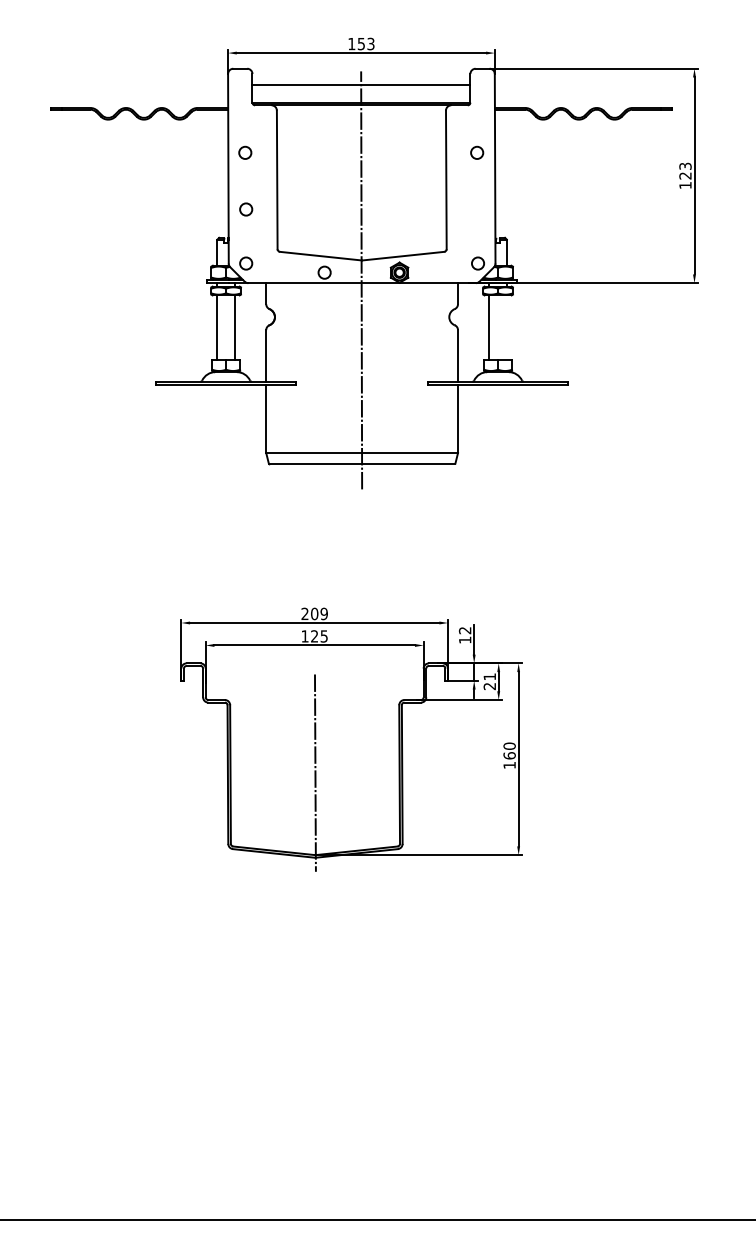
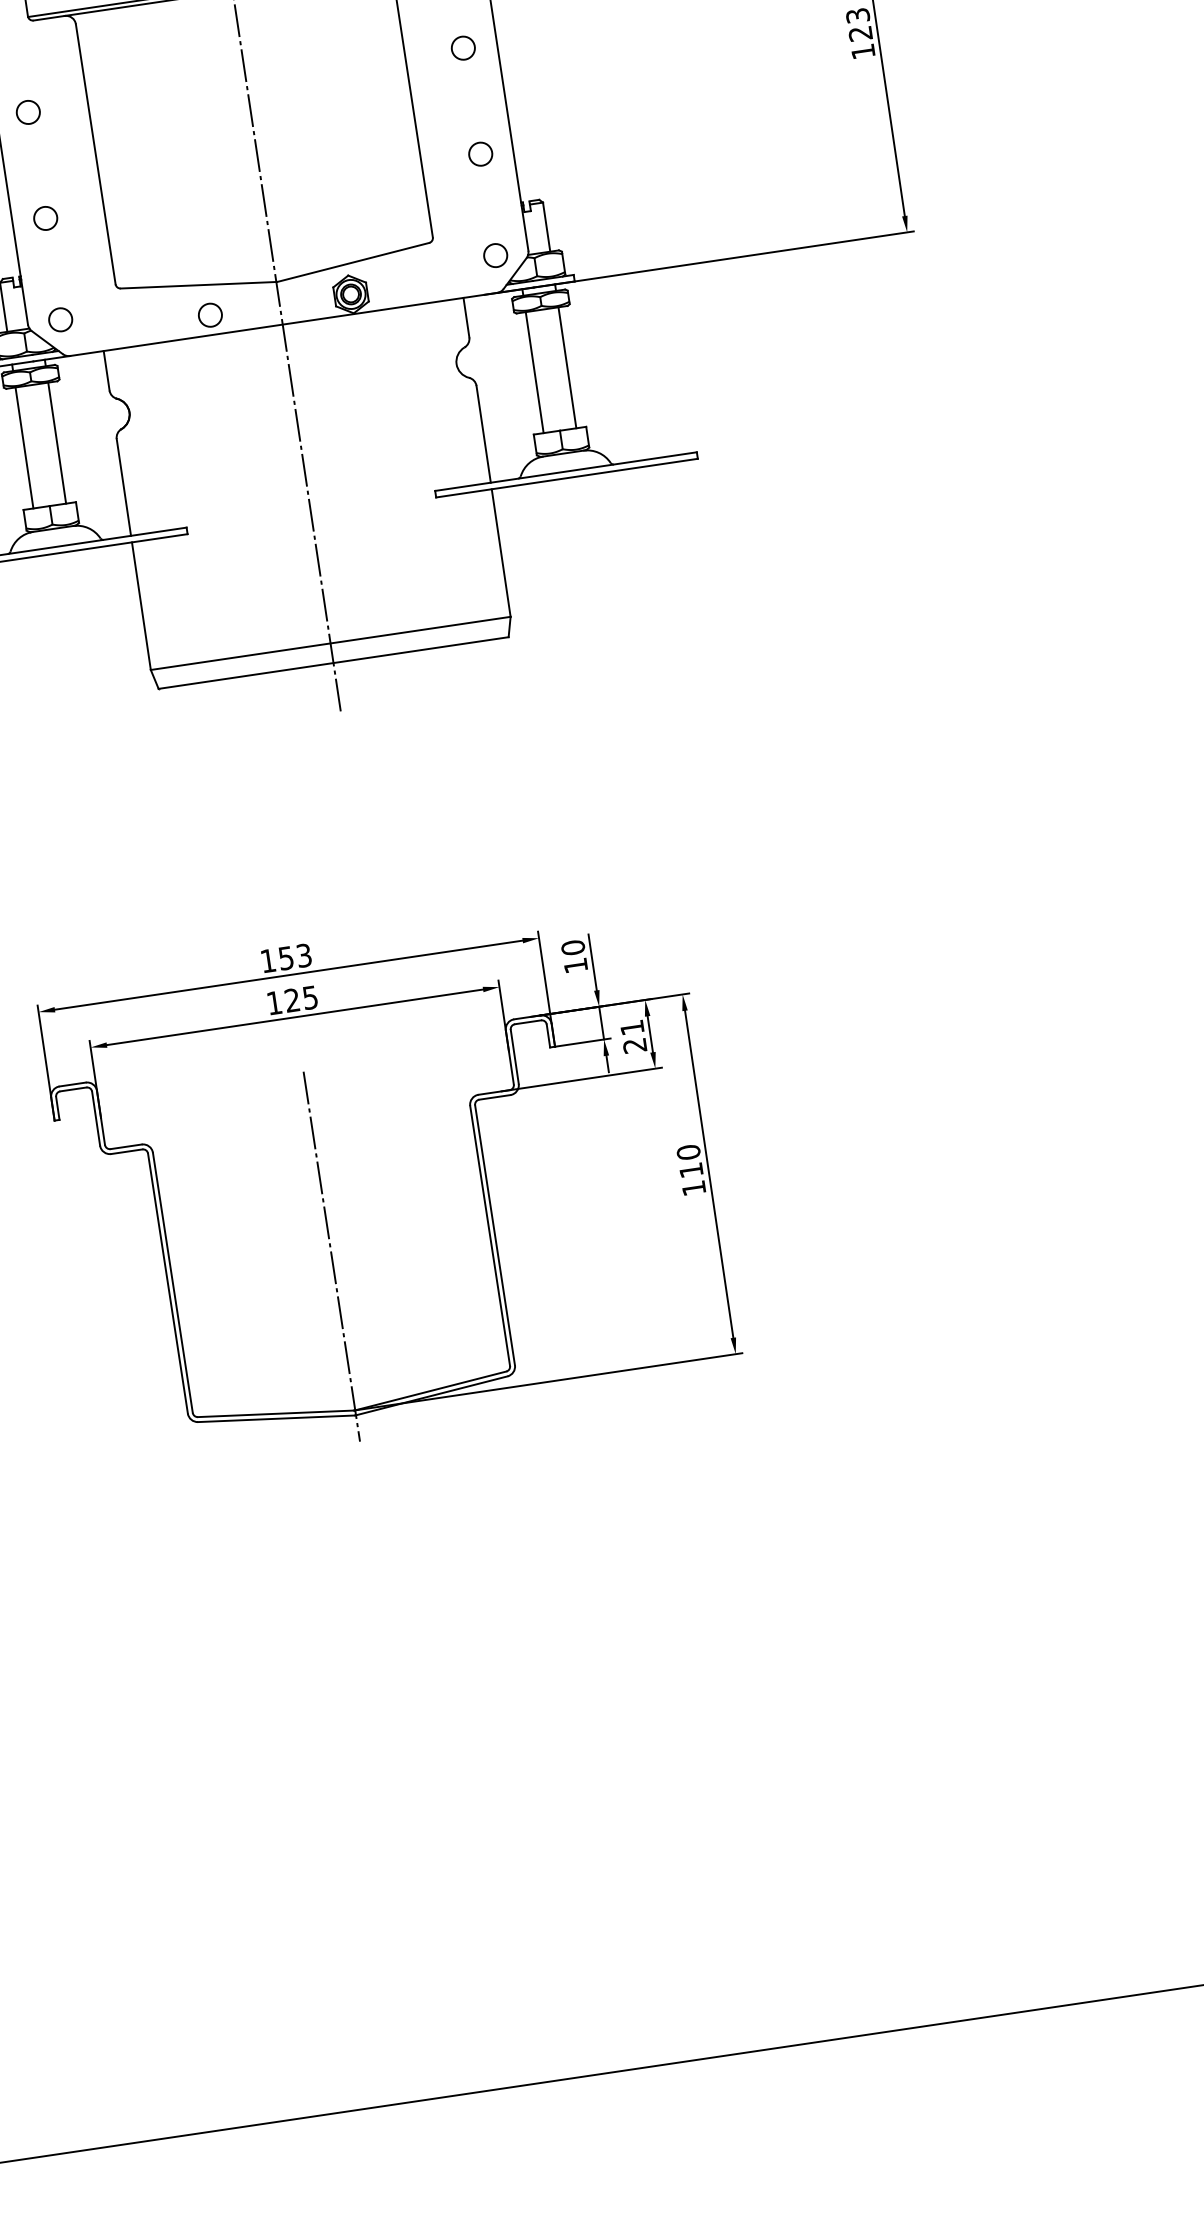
circle: (477, 209) -> (479, 154), added
line: (506, 327) -> (566, 367), added
text: (314, 613) -> (285, 957), 209 -> 153
text: (465, 630) -> (573, 947), 12 -> 10
text: (509, 755) -> (690, 1169), 160 -> 110

